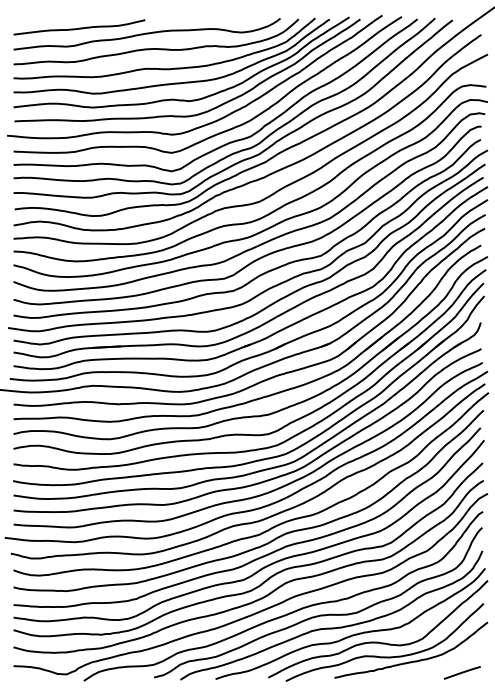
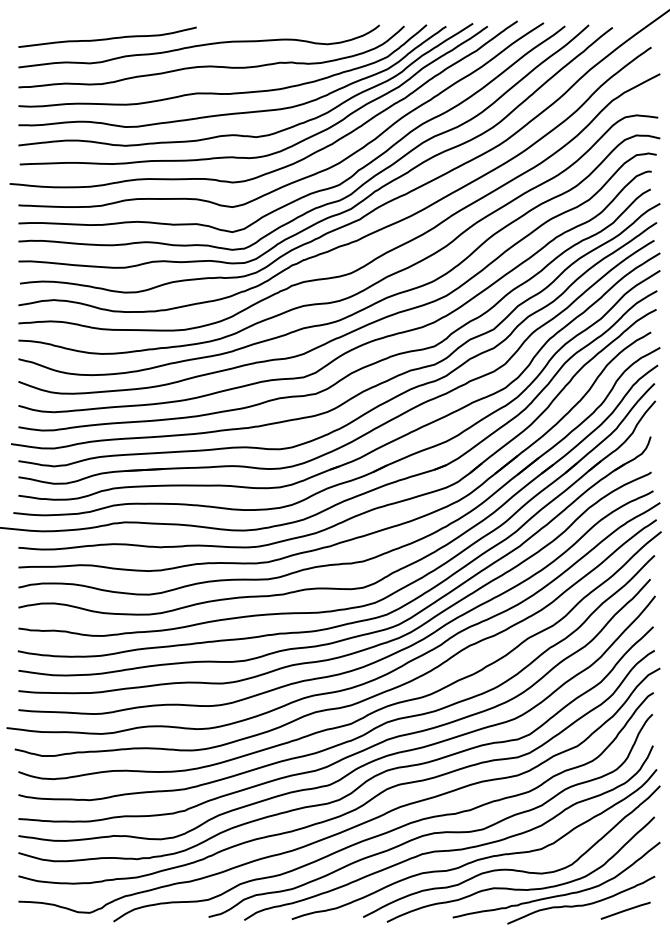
curve: (429, 668) -> (581, 904), added

